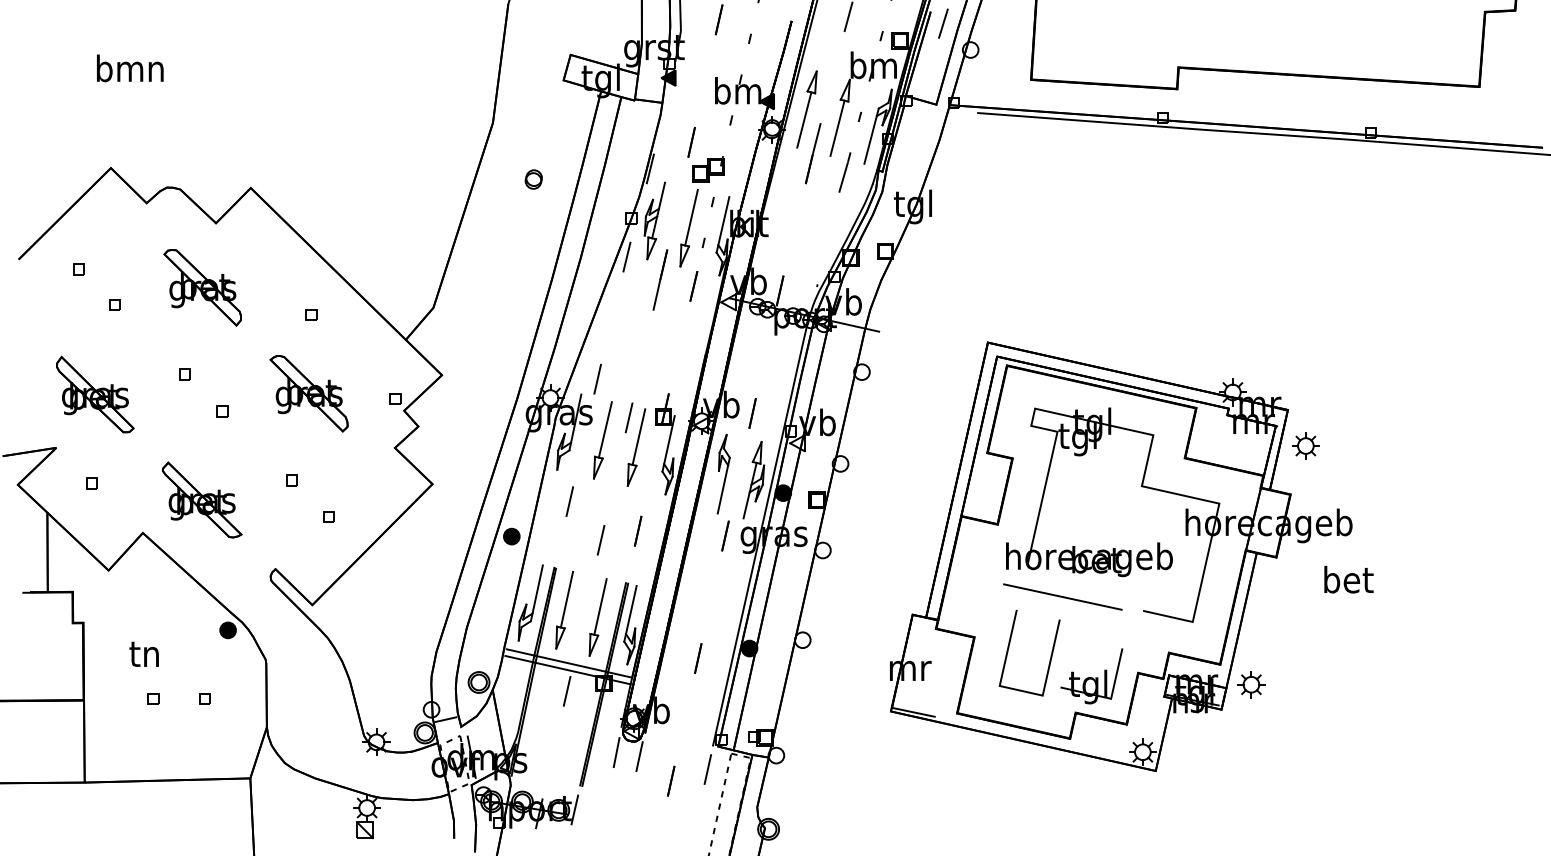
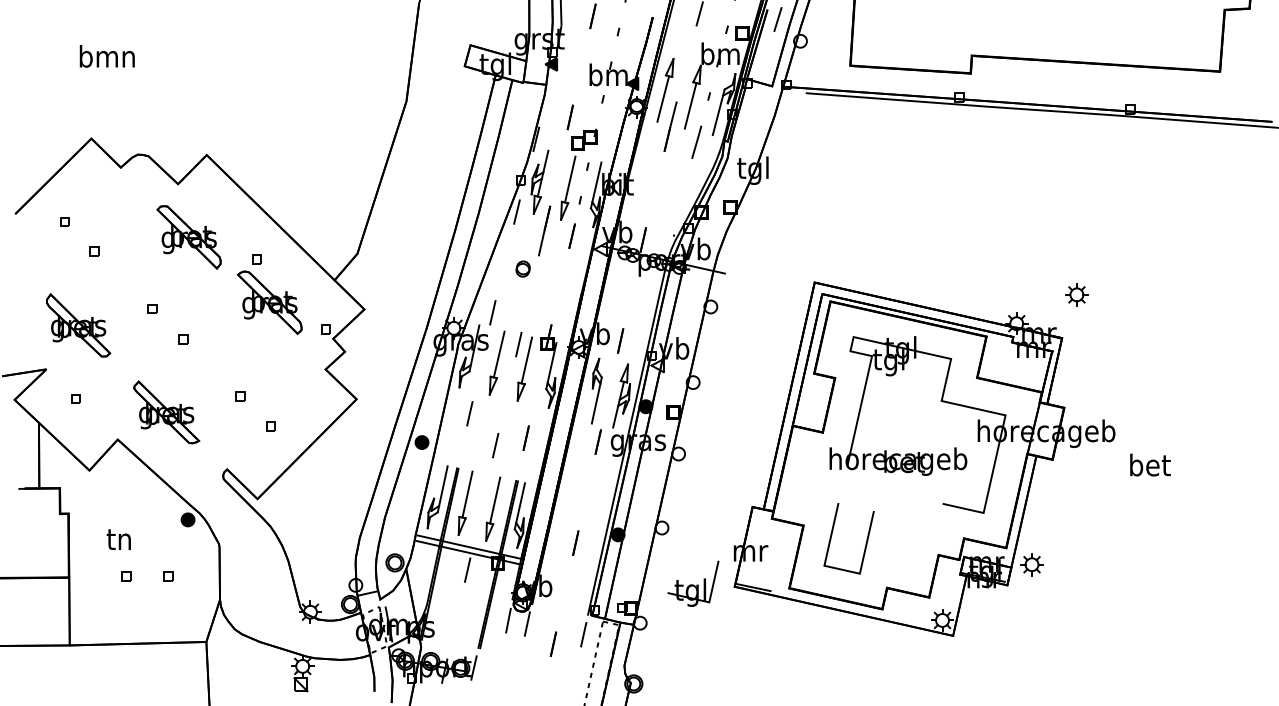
part: (533, 178) -> (522, 268), moved
part: (201, 287) -> (188, 237), moved
part: (308, 393) -> (269, 302), moved
part: (1305, 445) -> (1076, 294), moved
text: (1349, 578) -> (1150, 464), moved
line: (1062, 595) -> (876, 491), removed
part: (1091, 675) -> (693, 583), moved

